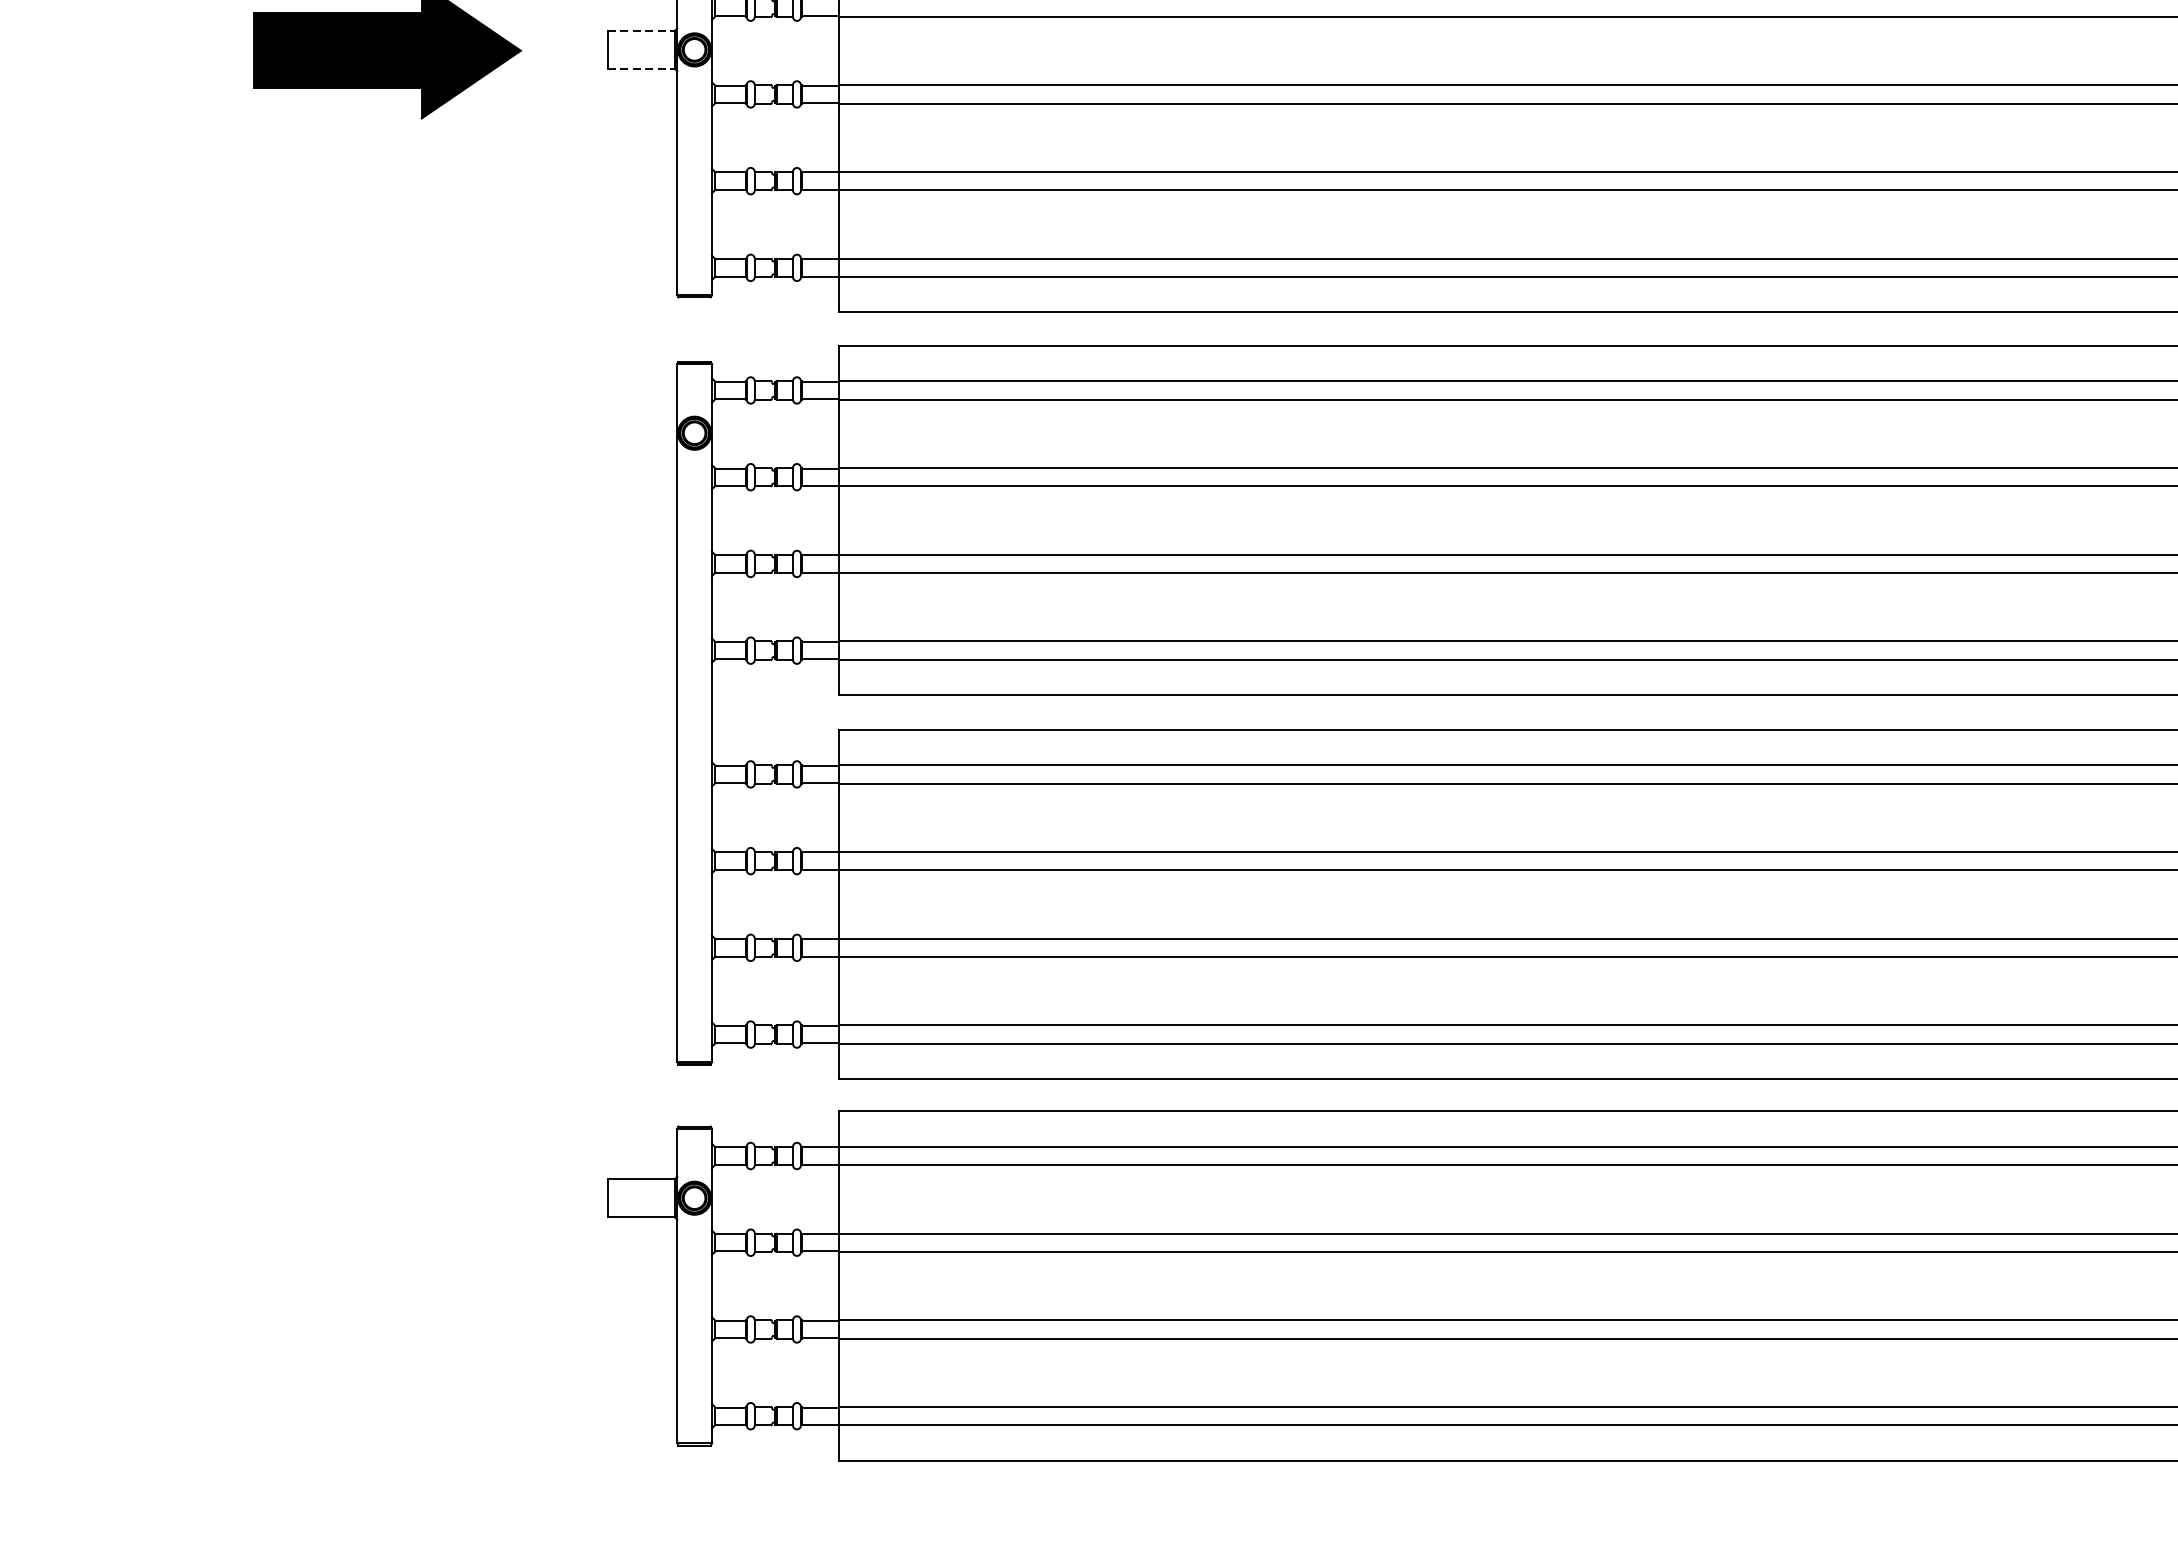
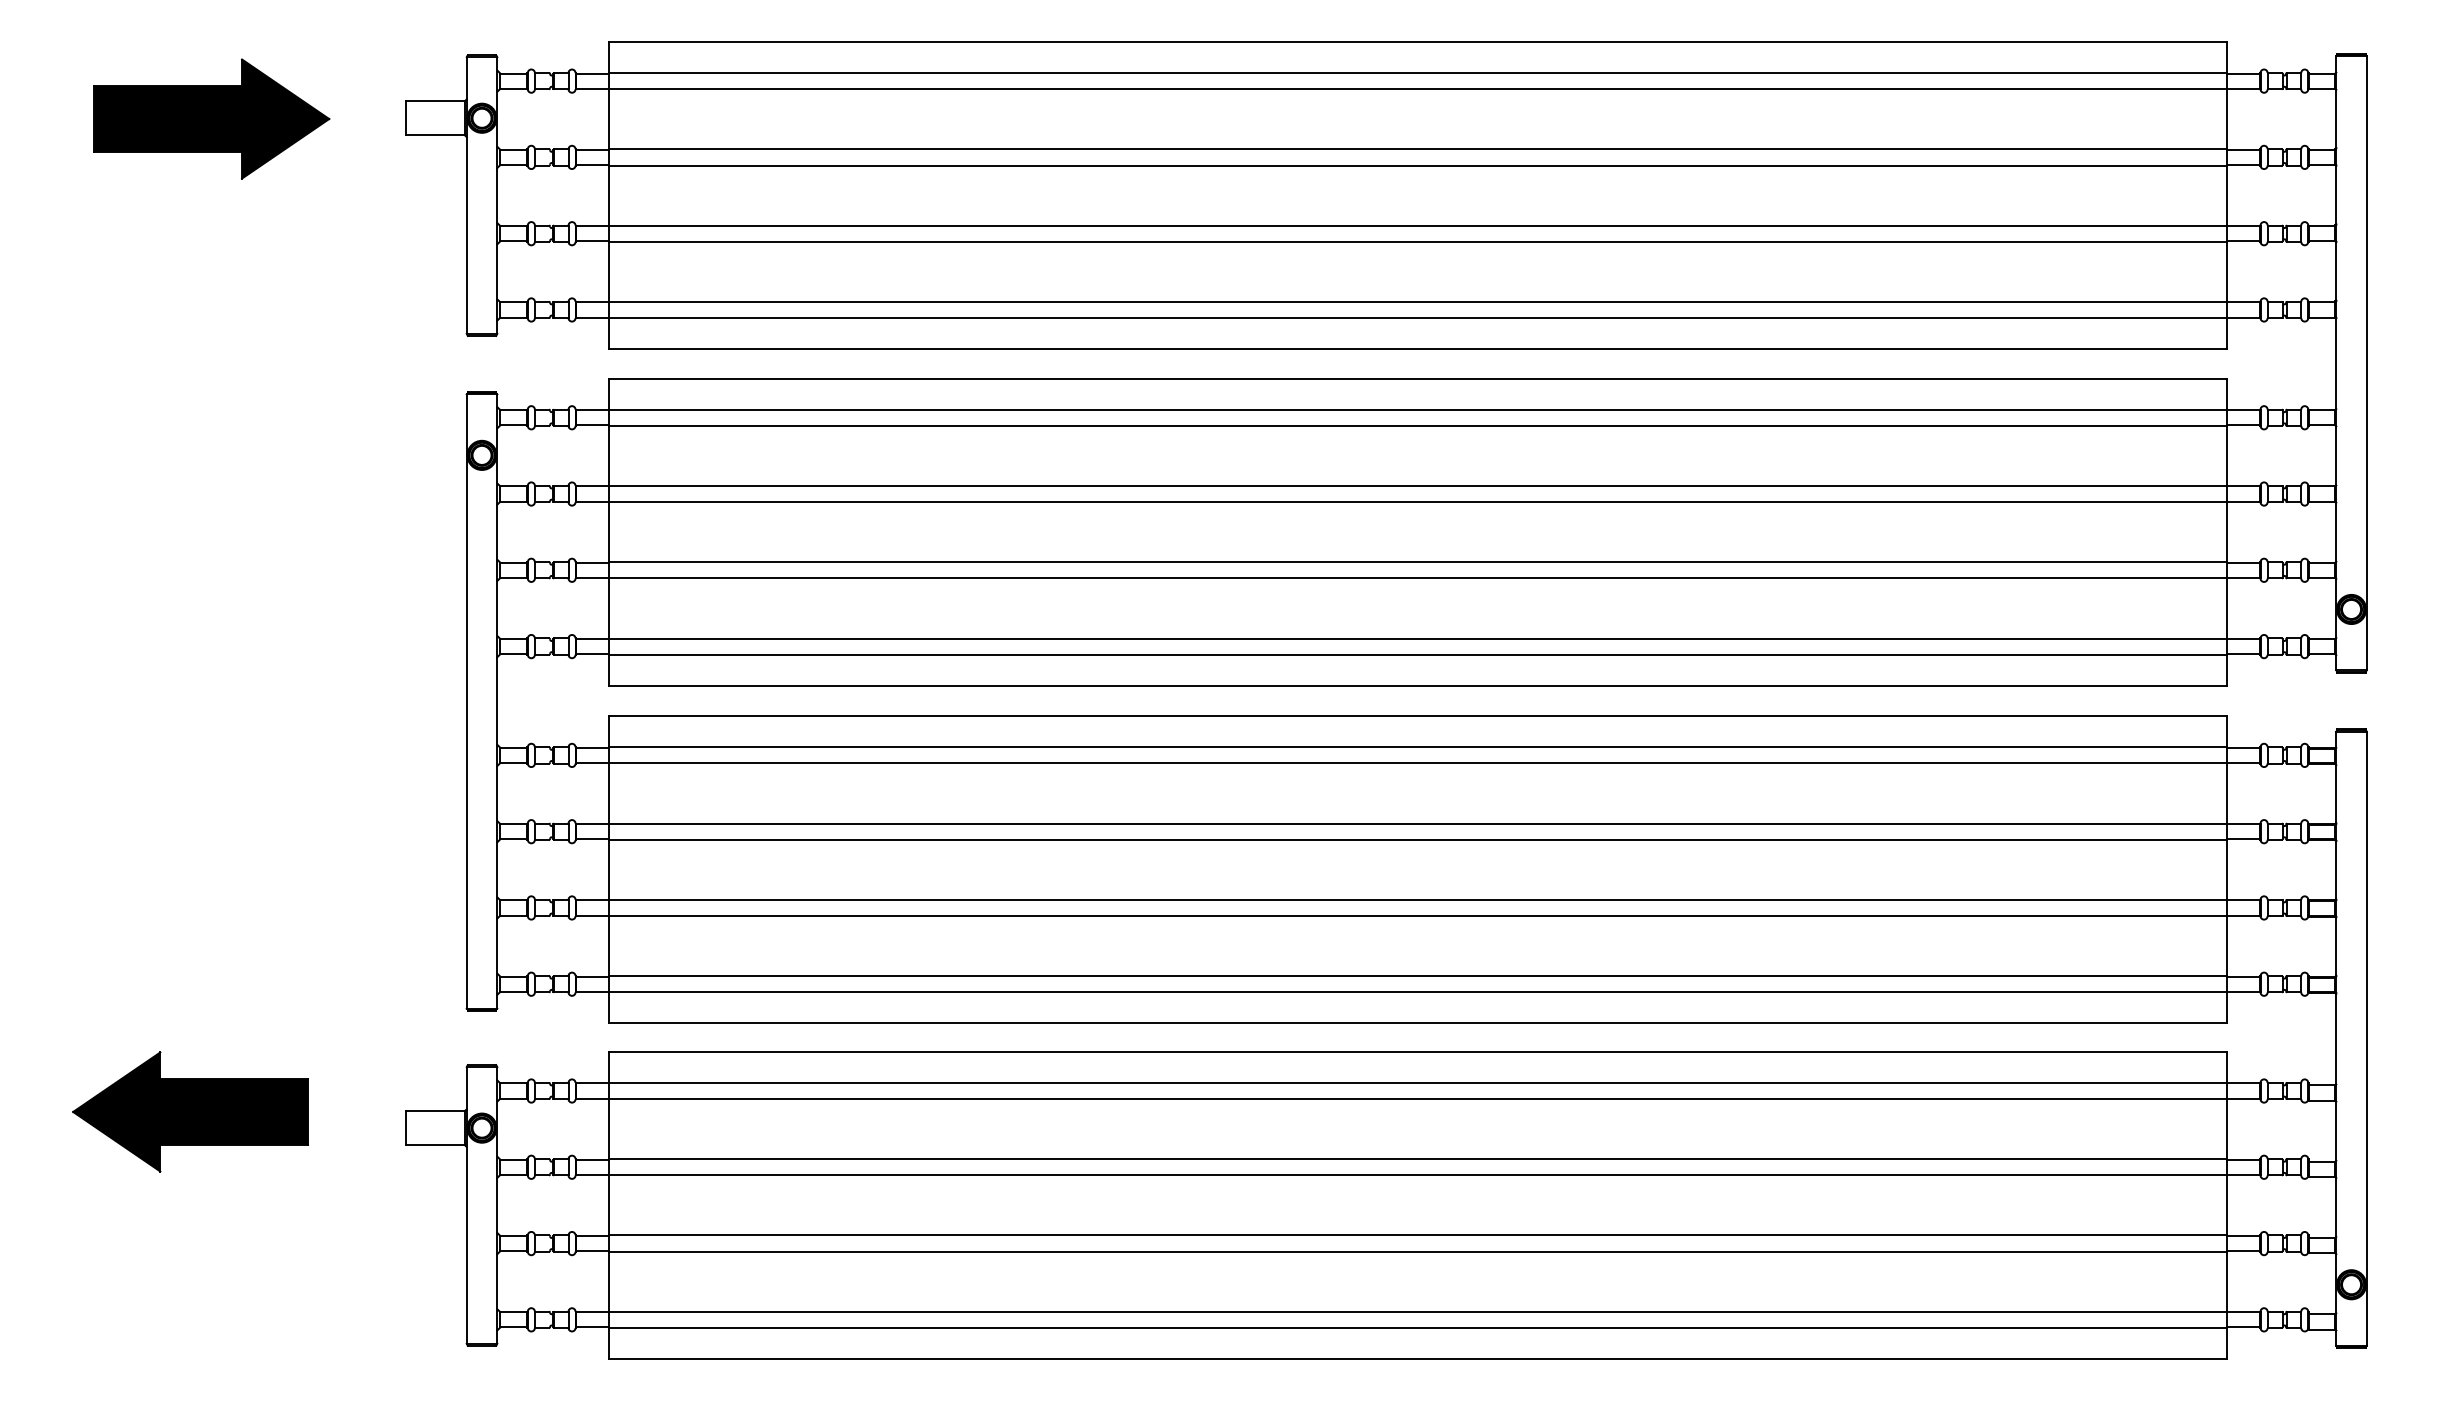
line: (641, 30) -> (435, 101), dashed -> solid
line: (641, 69) -> (435, 135), dashed -> solid
part: (363, 1179) -> (190, 1111), added

